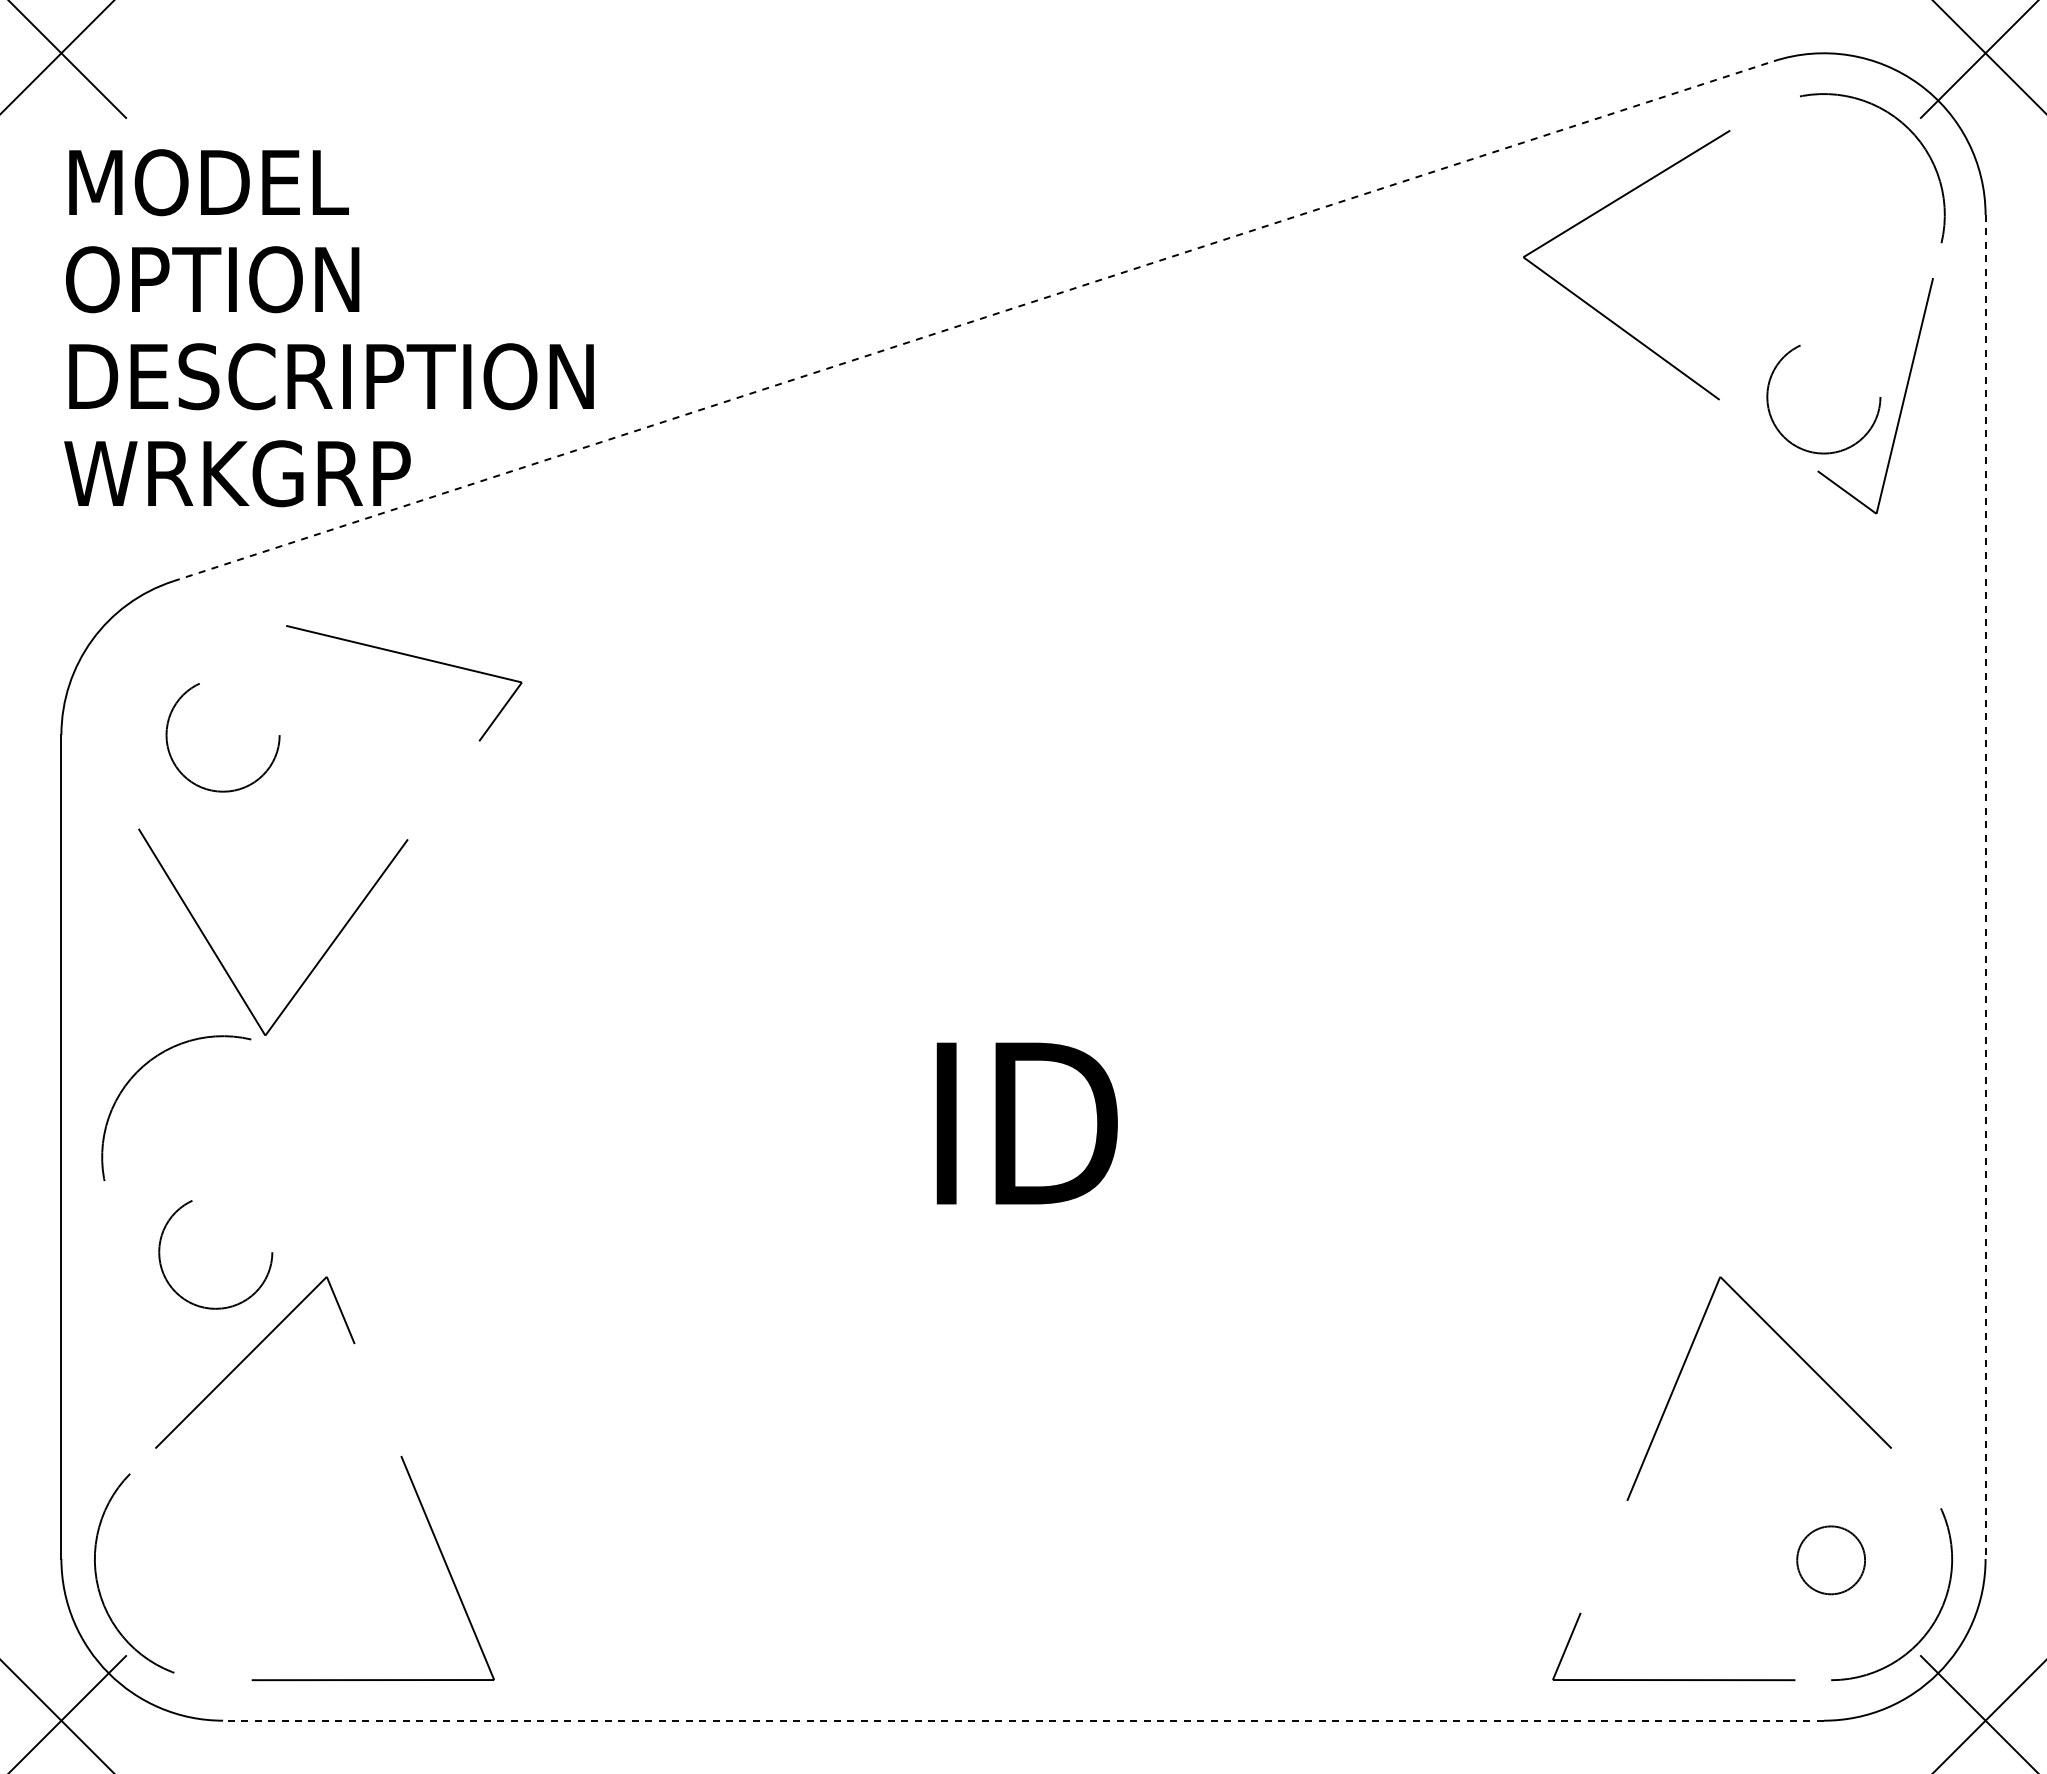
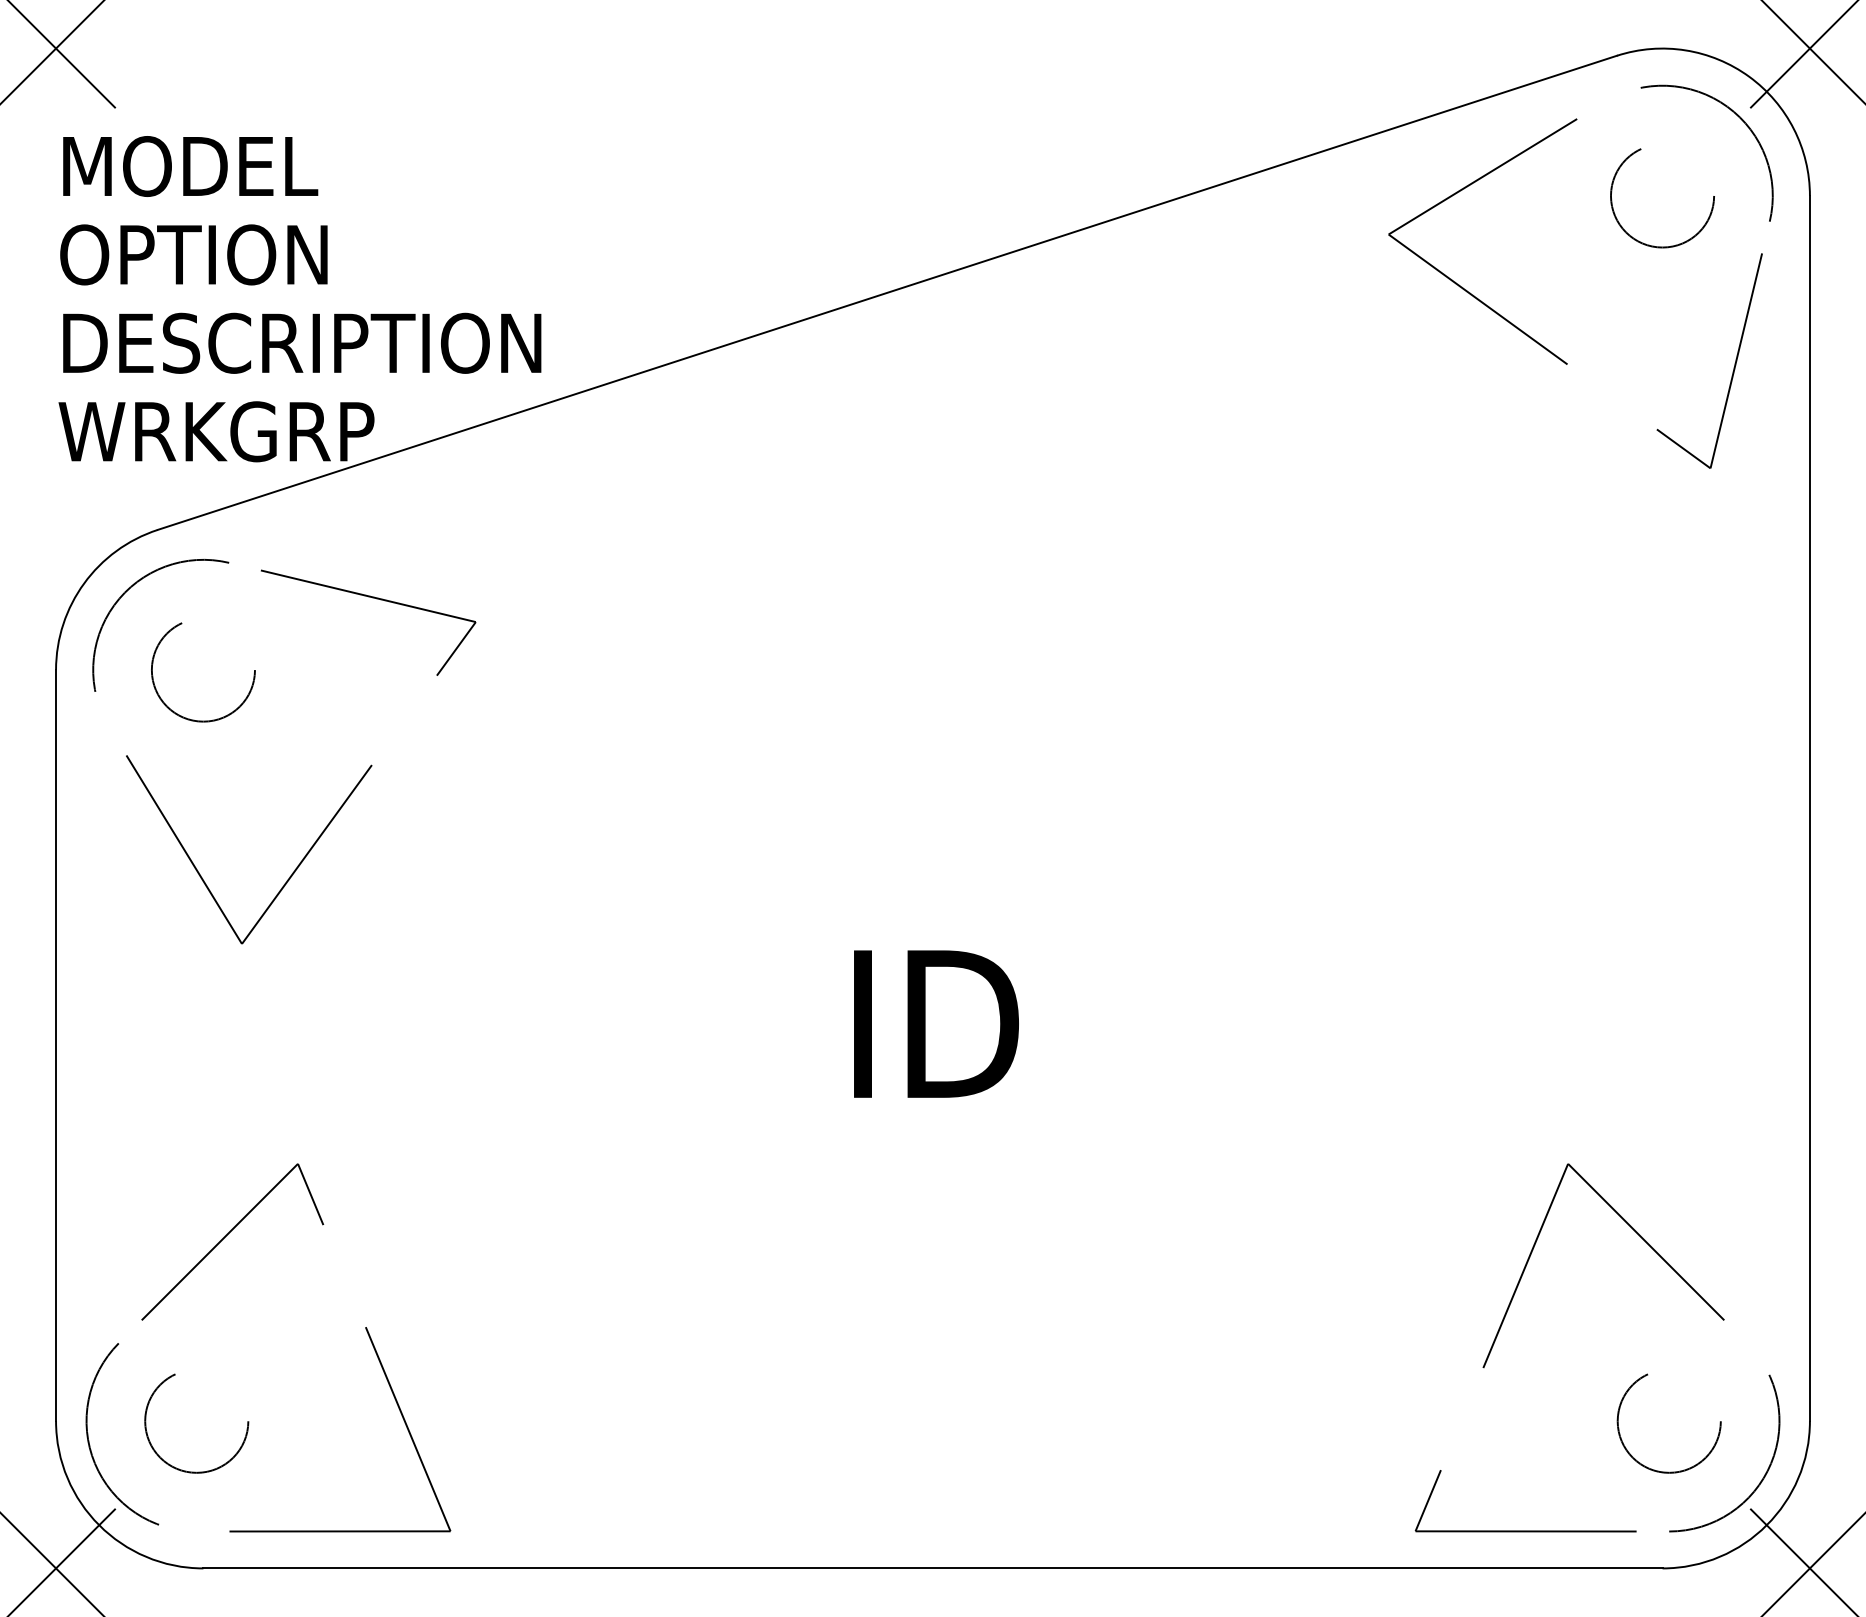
line: (973, 321) -> (887, 293), dashed -> solid
circle: (1823, 399) -> (1662, 198), moved
line: (1985, 887) -> (1809, 808), dashed -> solid
arc: (140, 1070) -> (128, 591), moved
circle: (215, 1254) -> (196, 1423), moved
circle: (1830, 1561) -> (1668, 1423), size x1.67
line: (1023, 1720) -> (933, 1568), dashed -> solid

